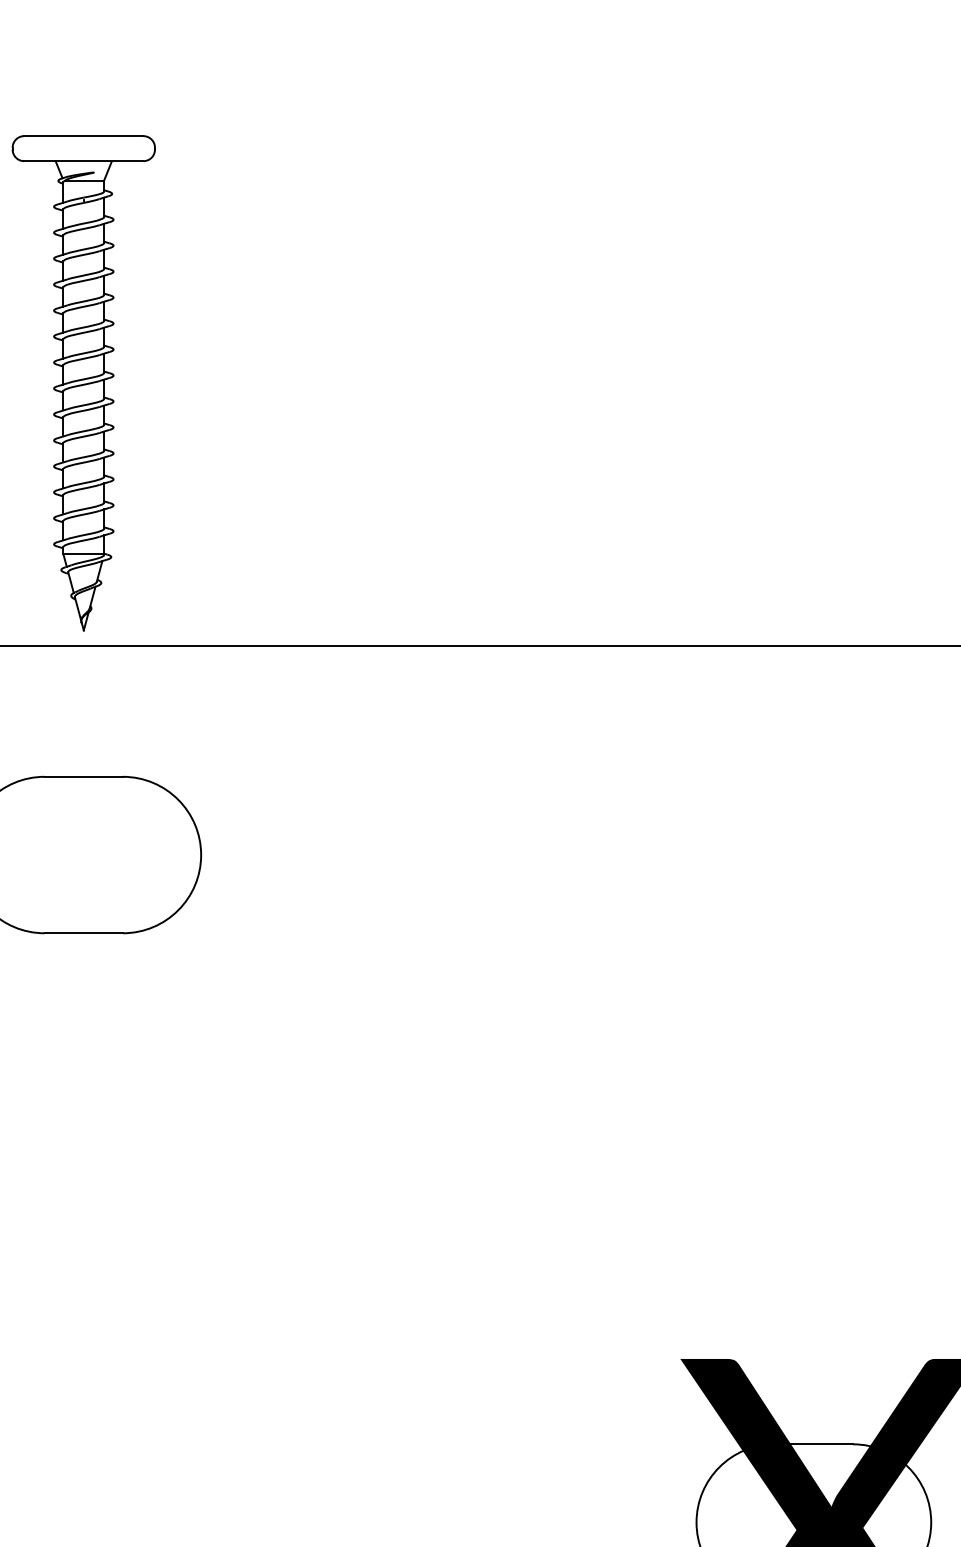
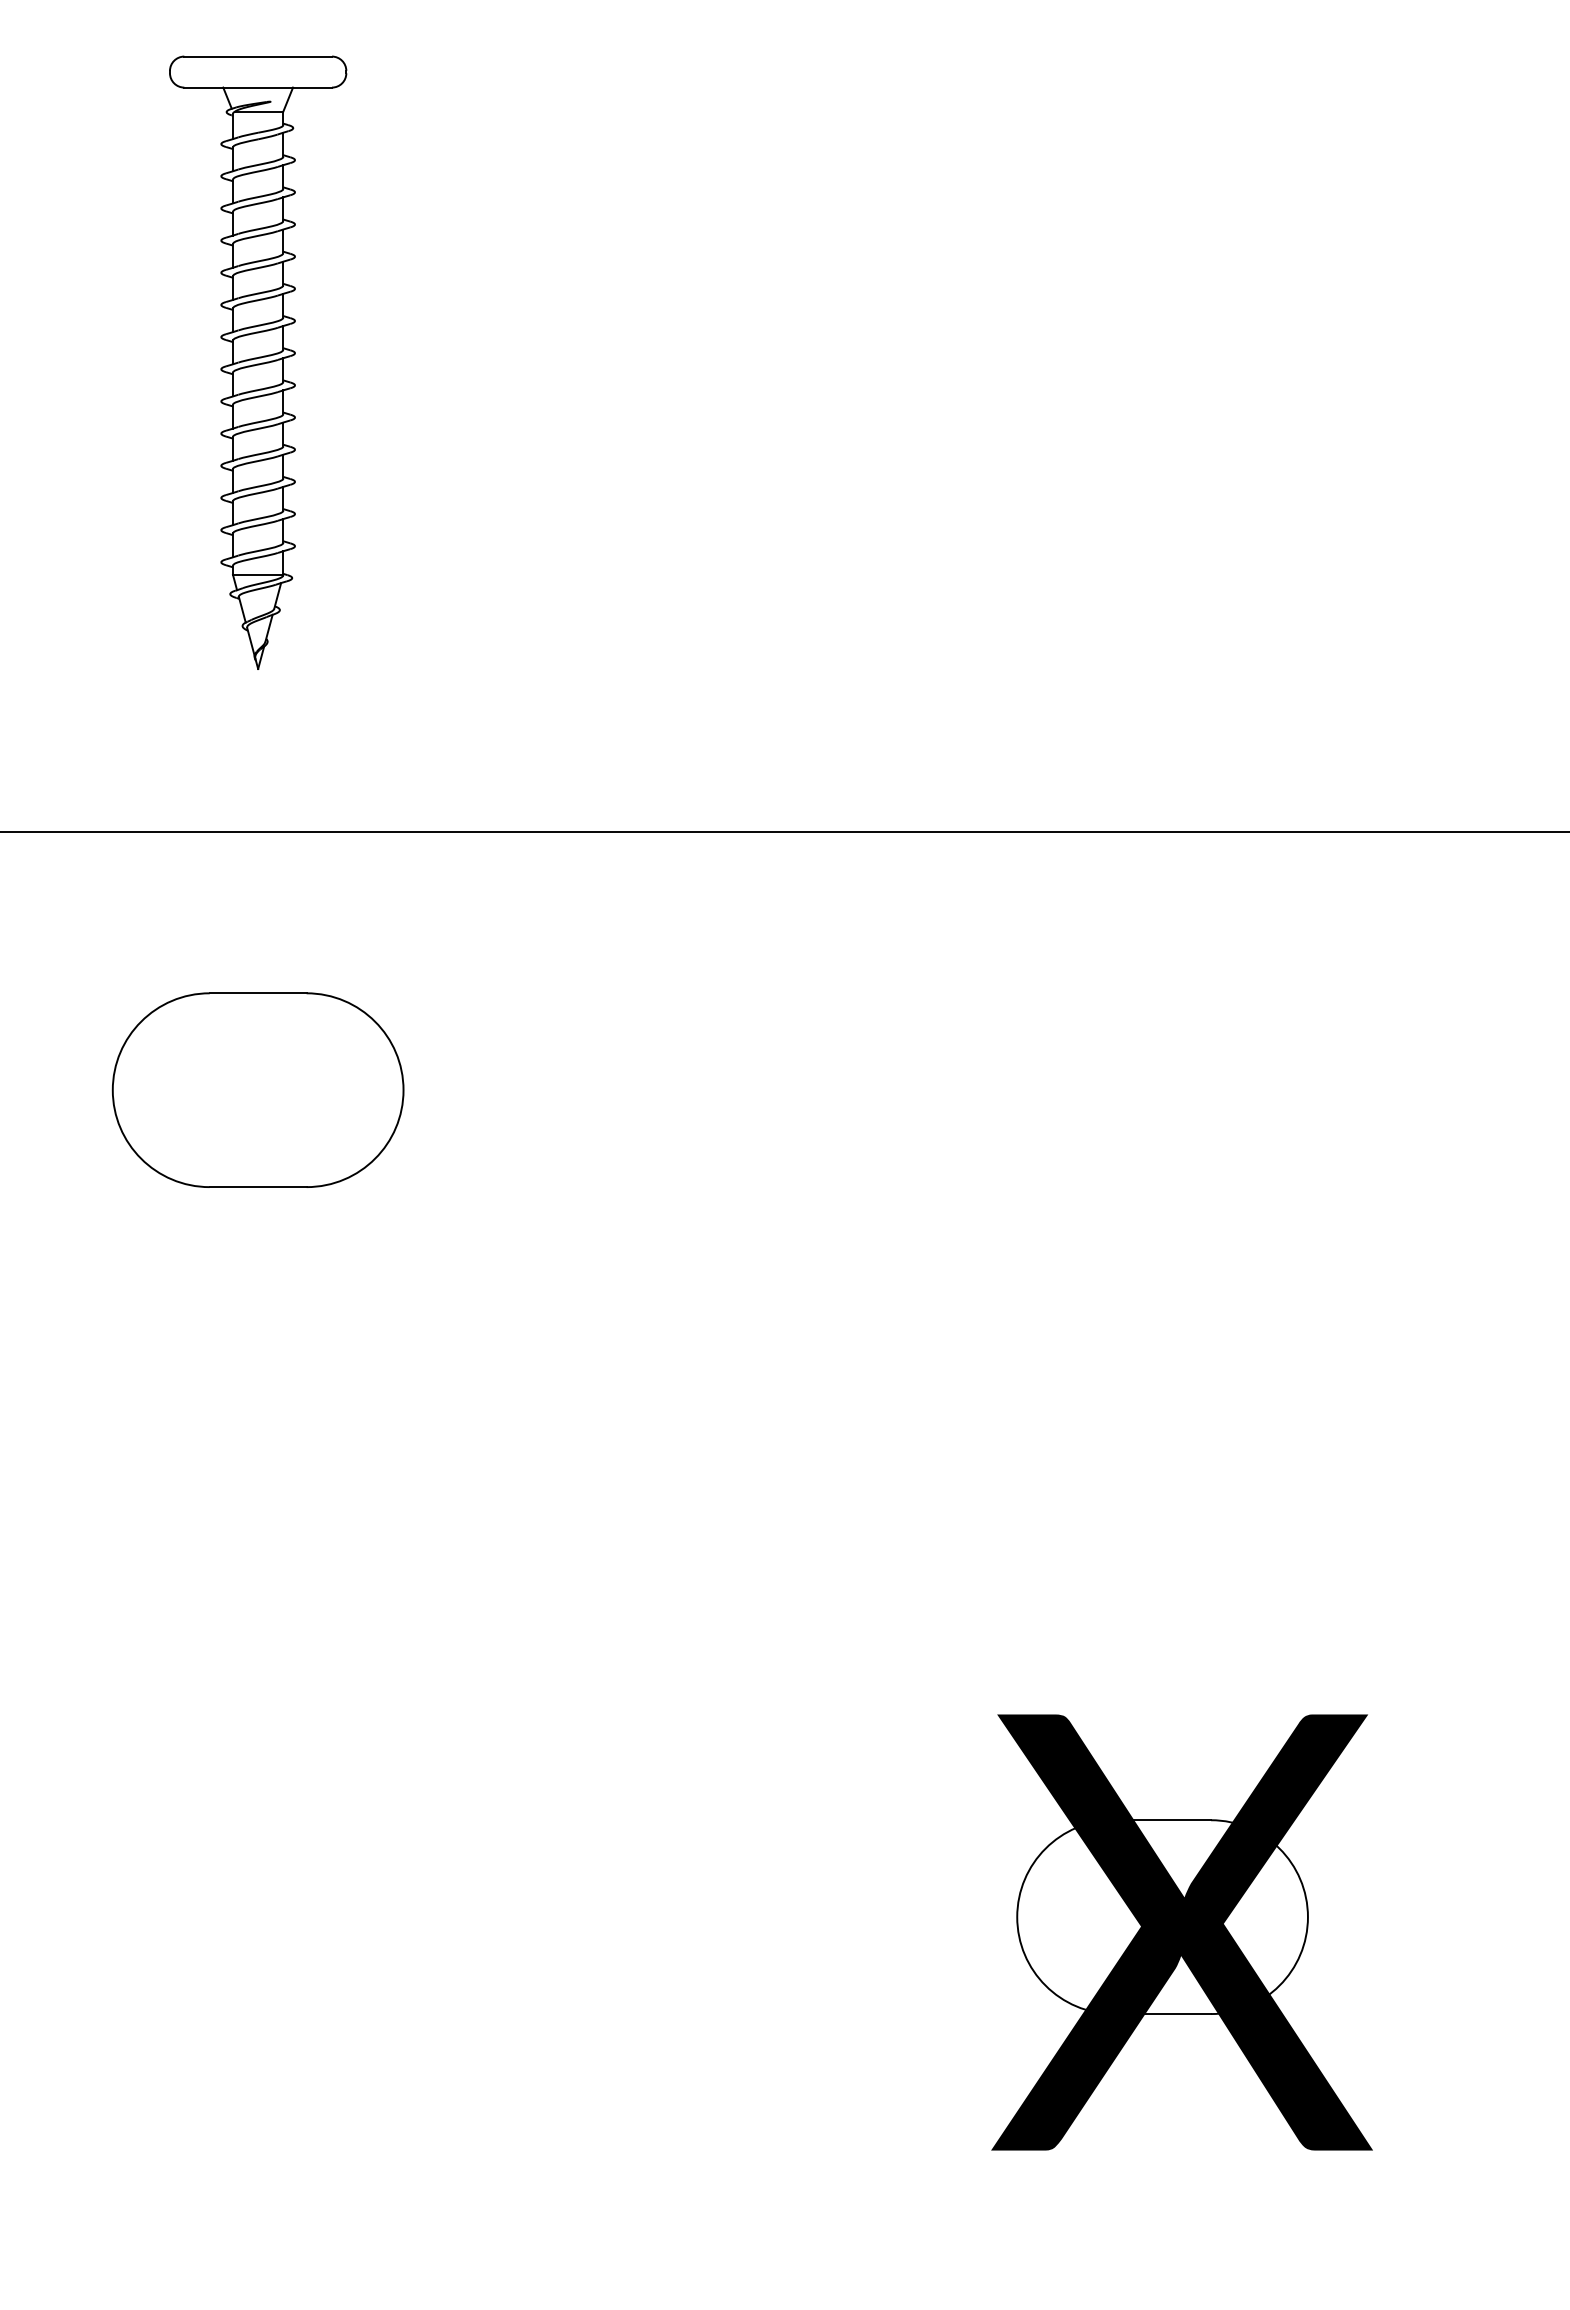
part: (84, 383) -> (258, 362), moved

